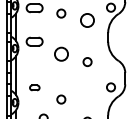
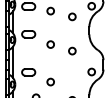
circle: (87, 20) -> (72, 16), size x0.62
circle: (61, 54) -> (50, 44), size x0.62
part: (34, 87) -> (28, 72), size x1.67

